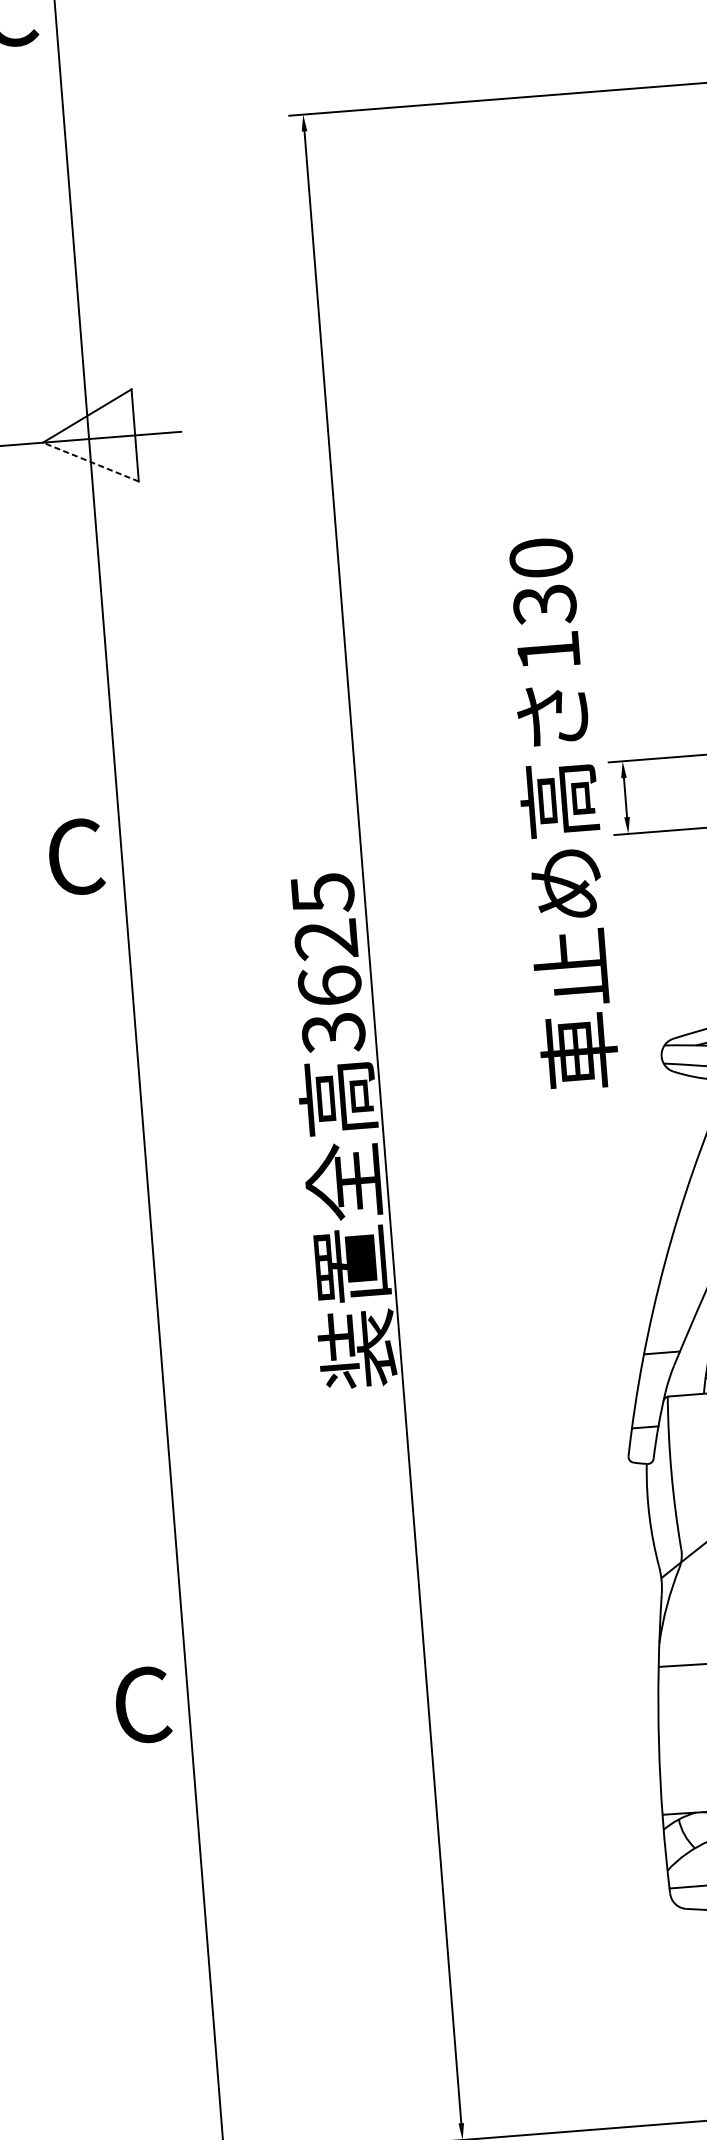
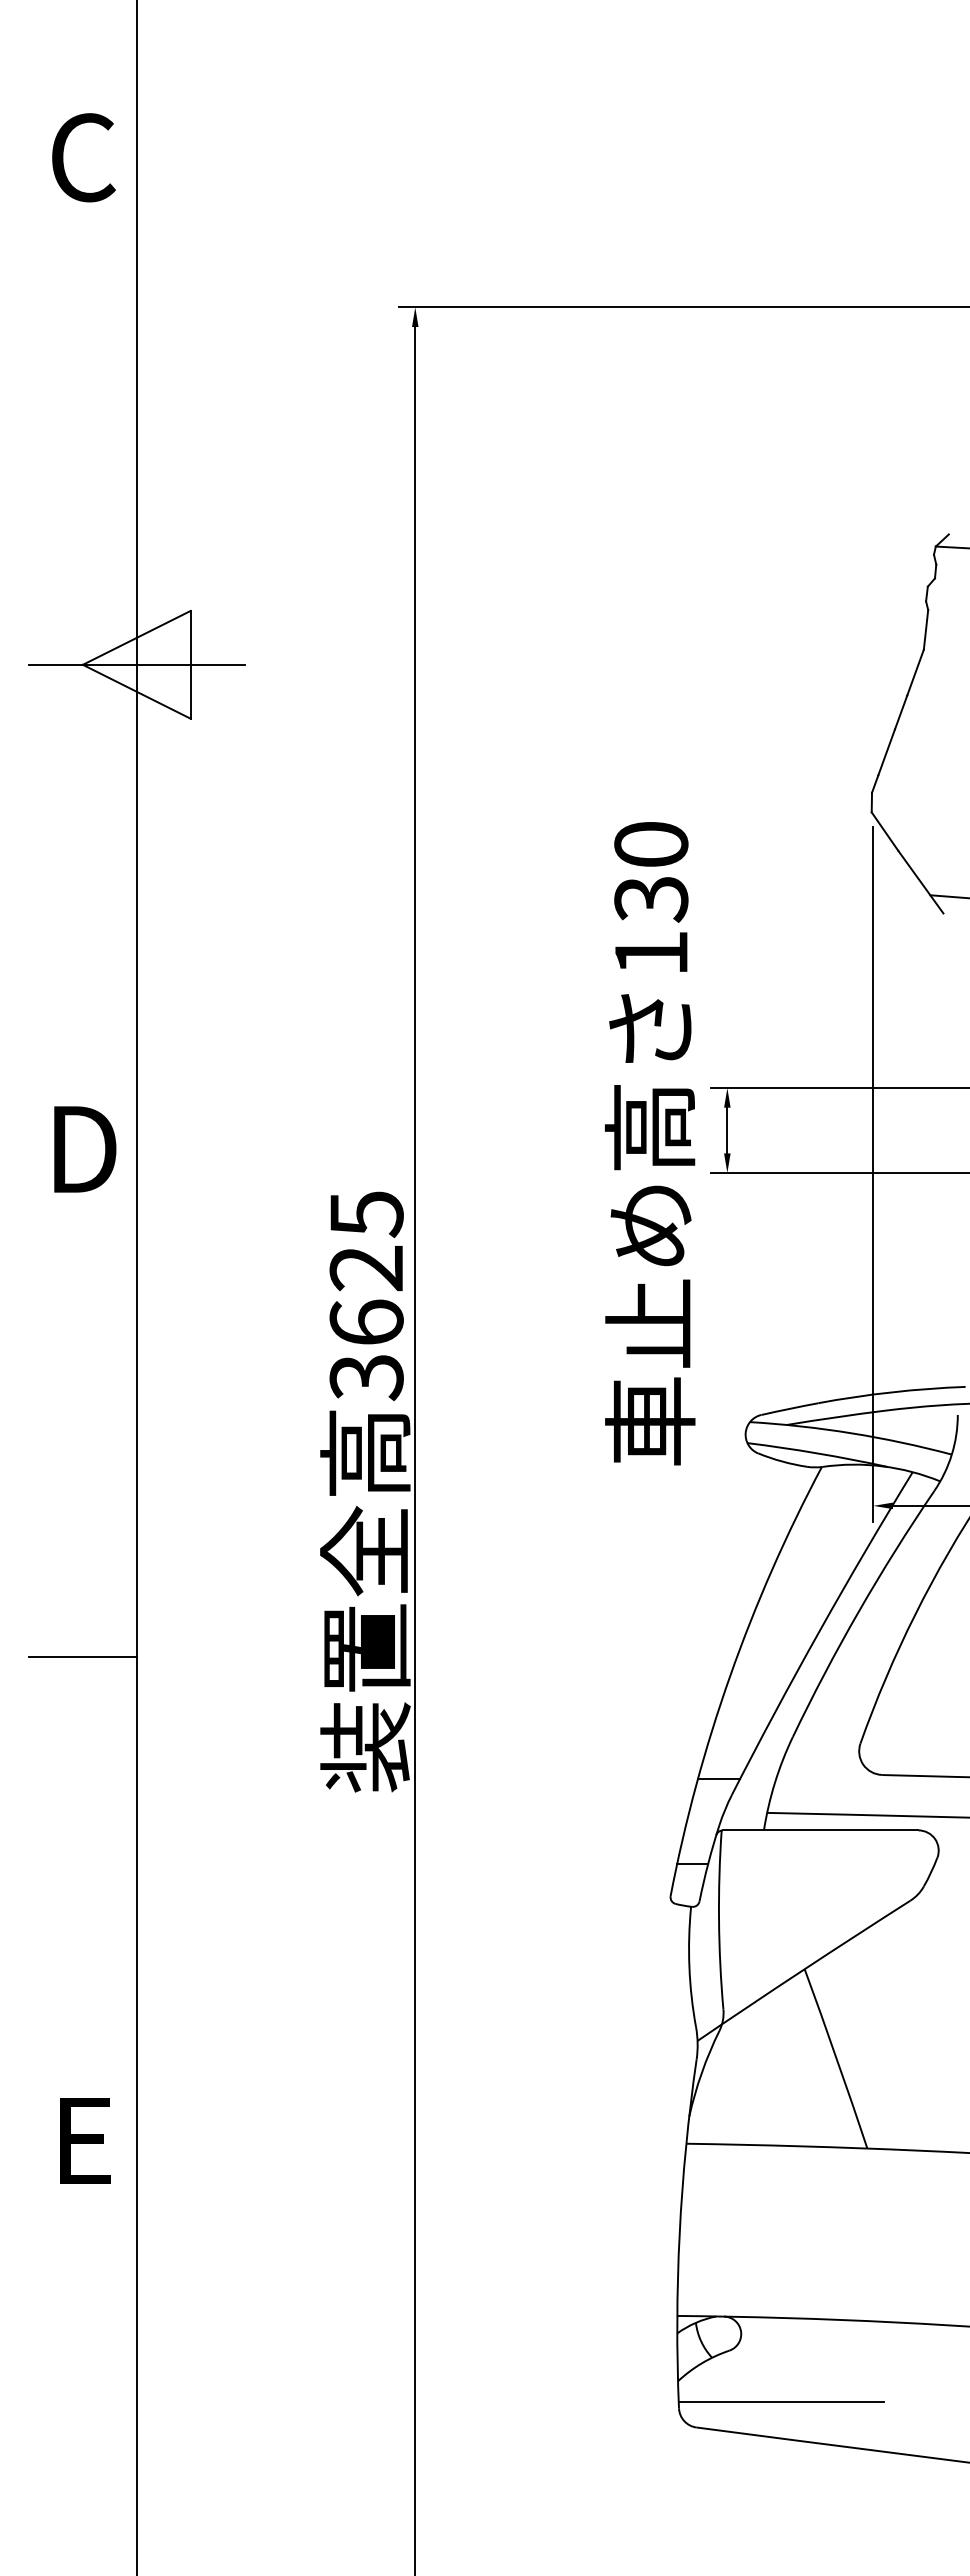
line: (90, 461) -> (136, 691), dashed -> solid
text: (76, 857) -> (84, 1149), C -> D
line: (109, 1290) -> (82, 1656), added
text: (142, 1704) -> (83, 2140), C -> E

